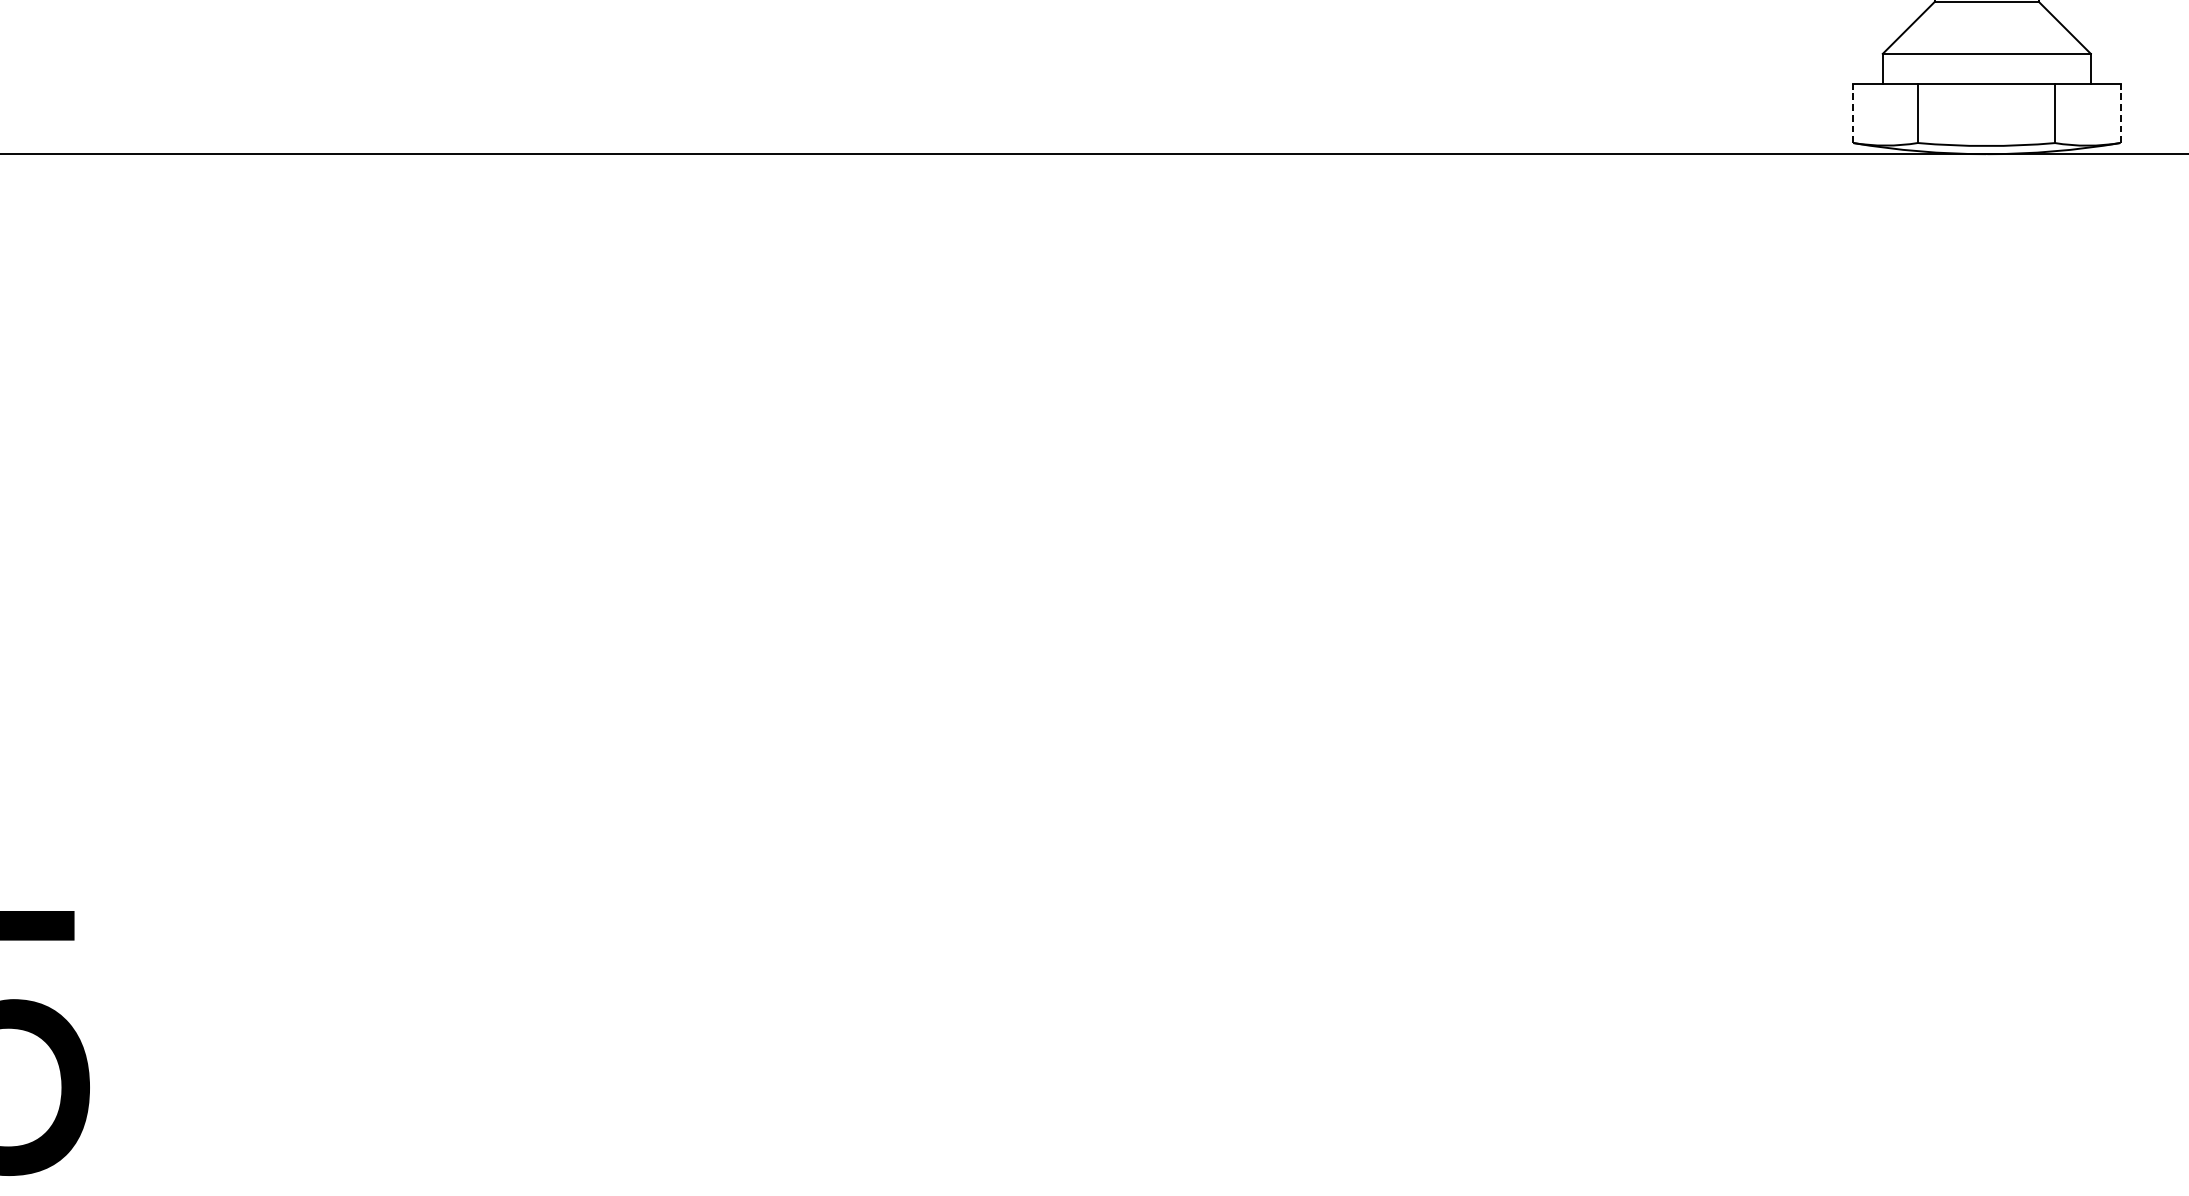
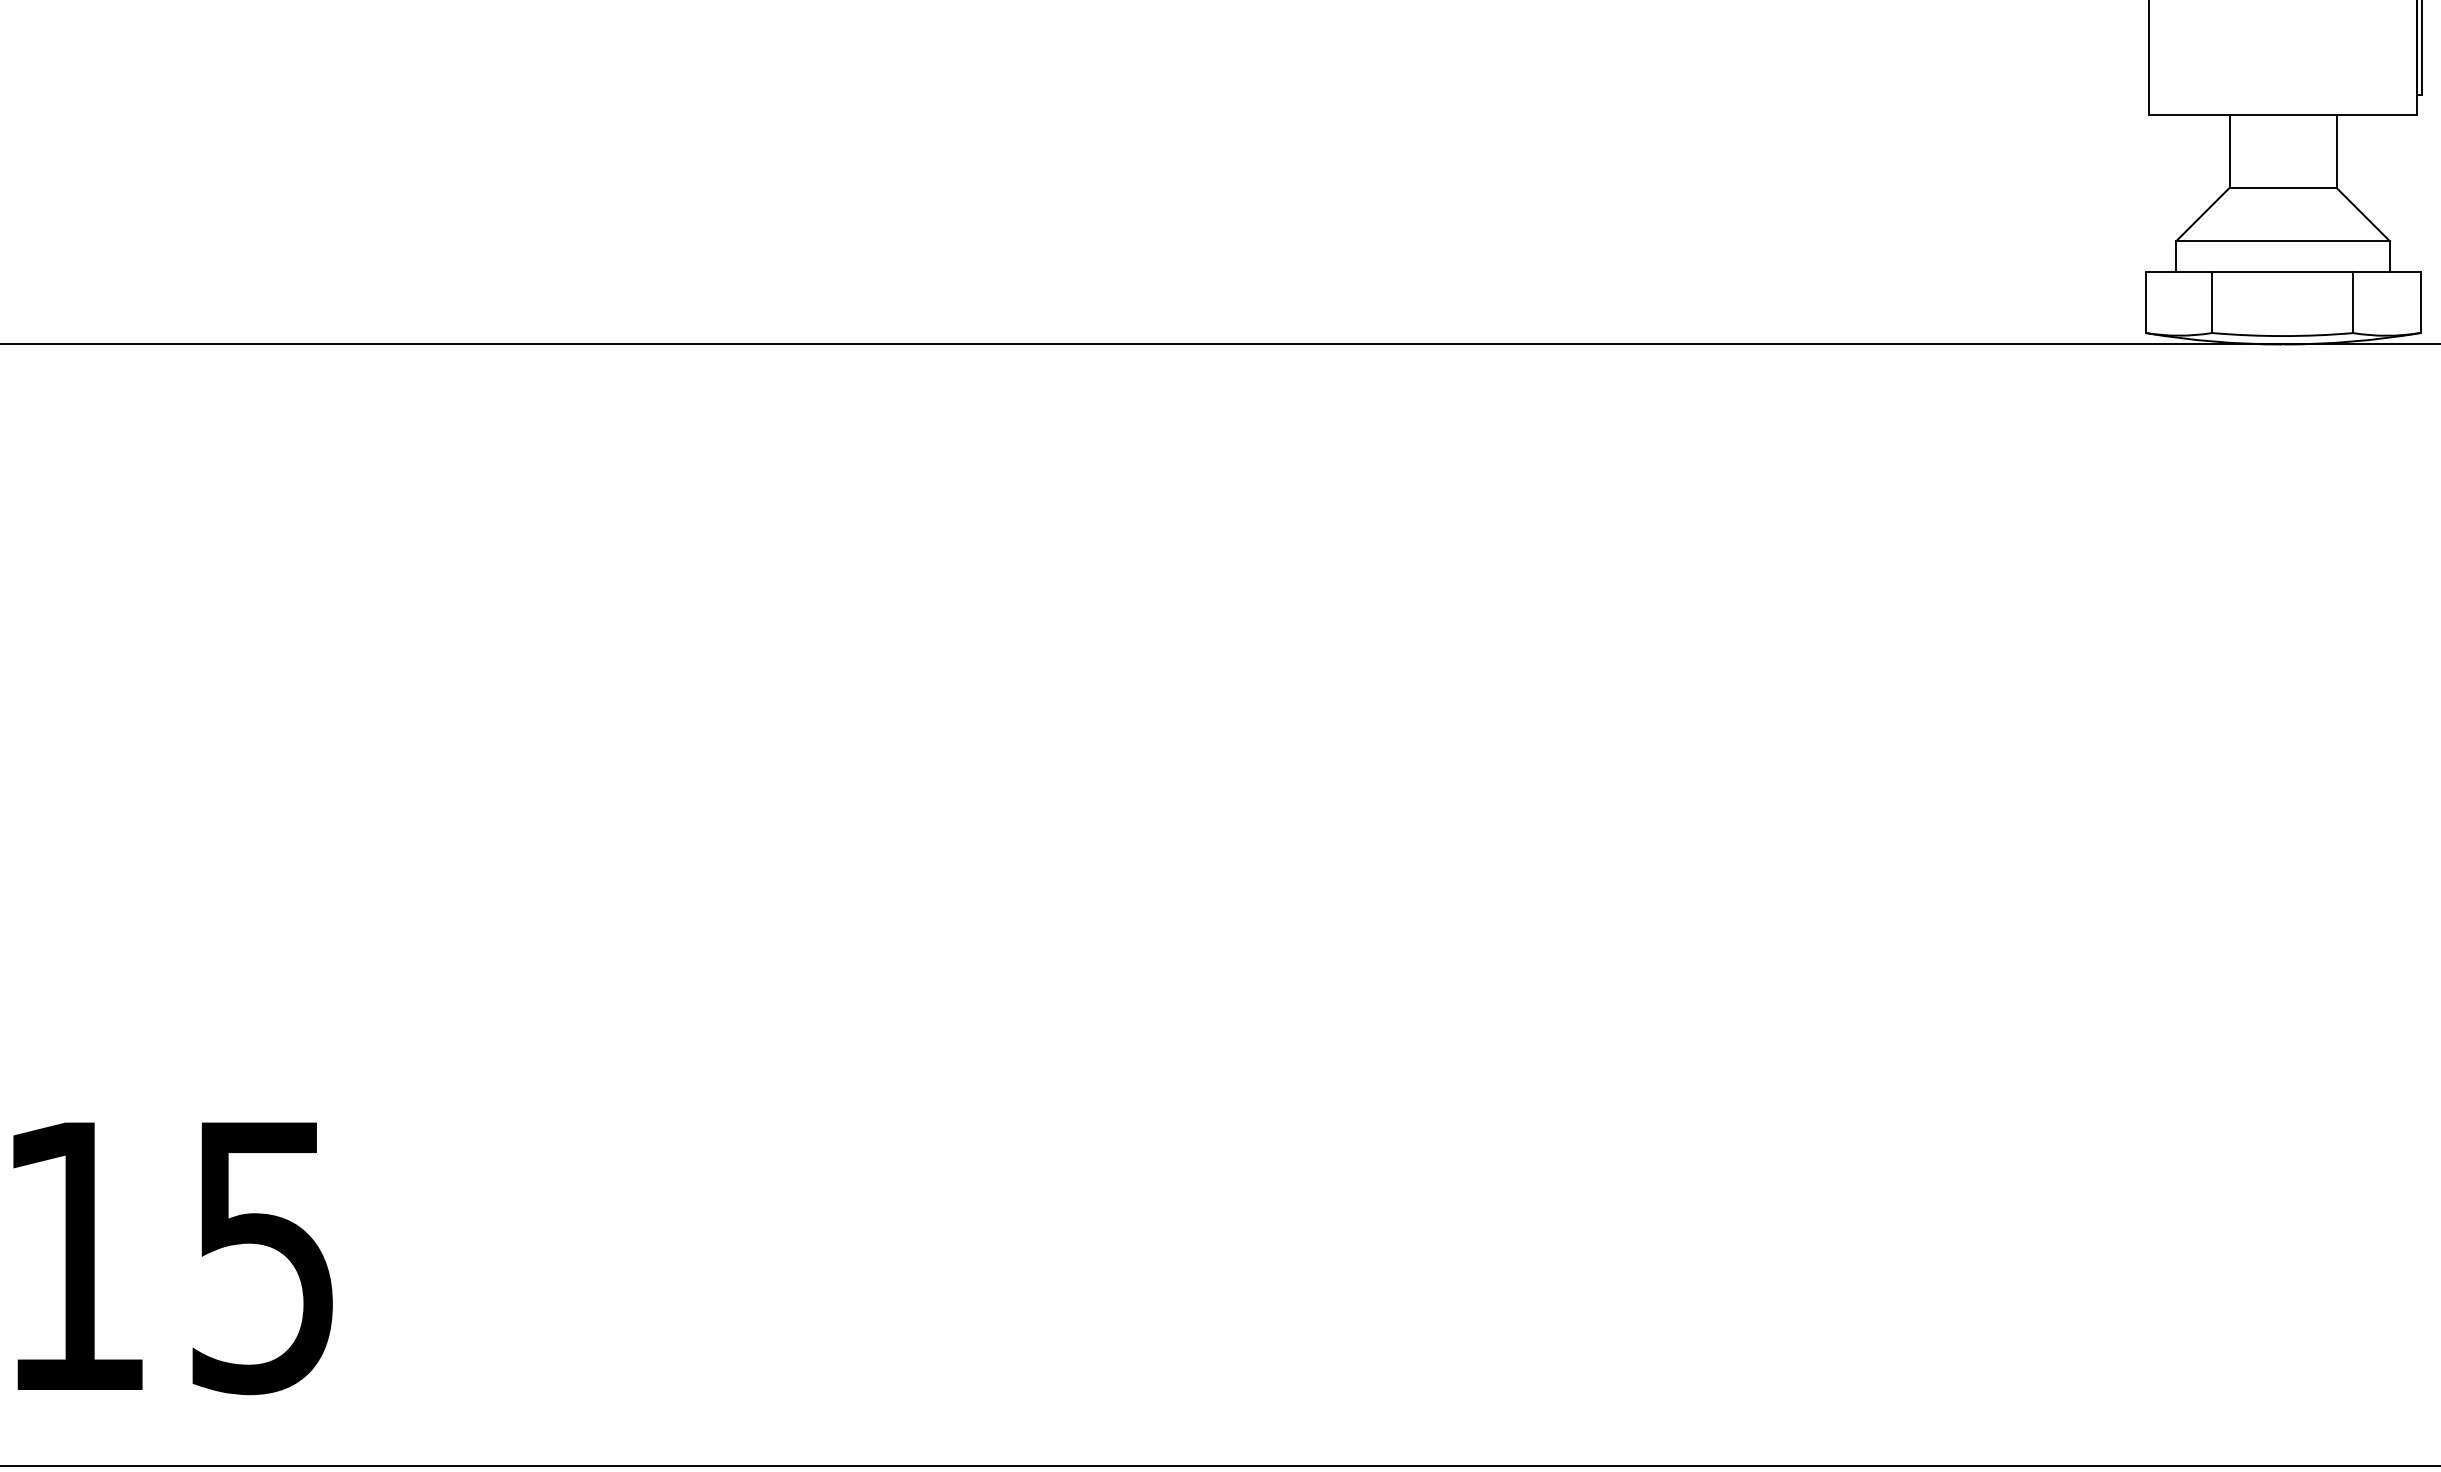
line: (1853, 113) -> (2145, 302), dashed -> solid
line: (2120, 113) -> (2420, 302), dashed -> solid

